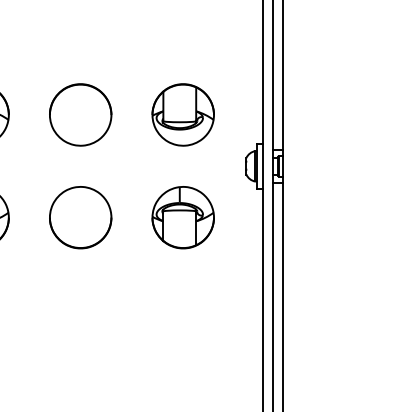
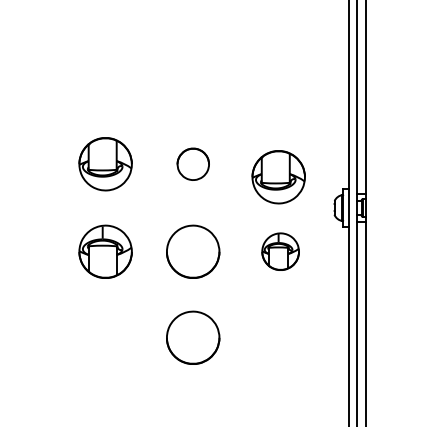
part: (81, 115) -> (193, 164), size x0.6
part: (182, 115) -> (278, 177), moved
part: (182, 217) -> (280, 251), size x0.7
part: (81, 317) -> (193, 337), added

